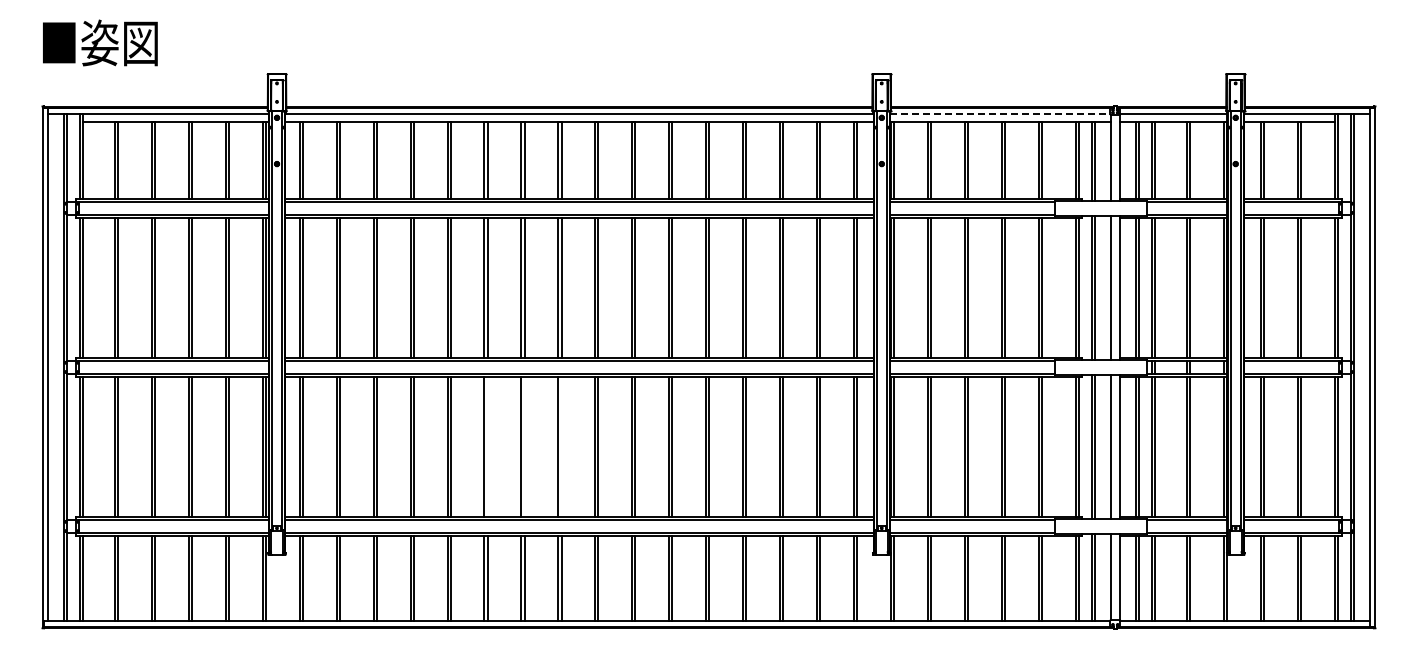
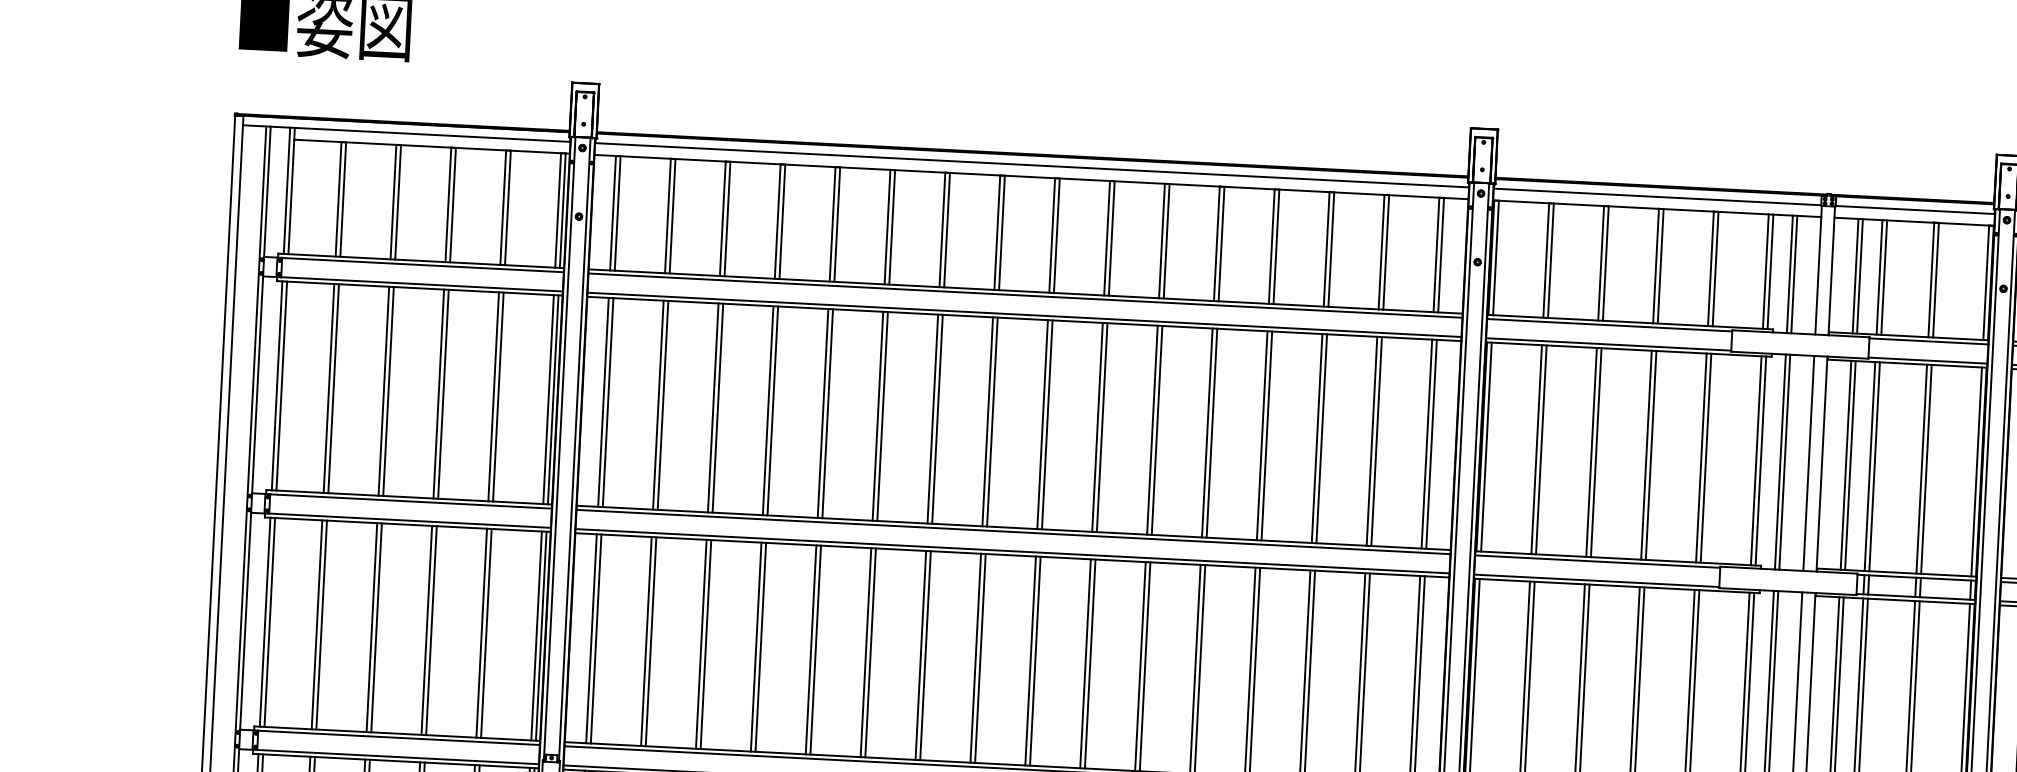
line: (1000, 114) -> (1657, 197), dashed -> solid
line: (487, 446) -> (870, 652), added
line: (524, 446) -> (925, 655), added
line: (561, 446) -> (980, 657), added

